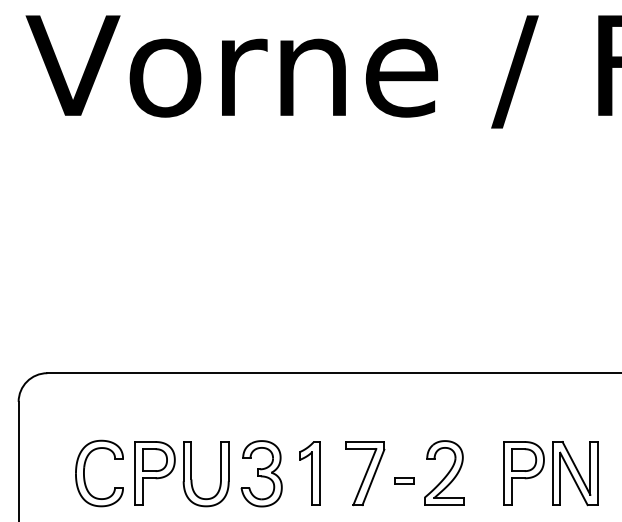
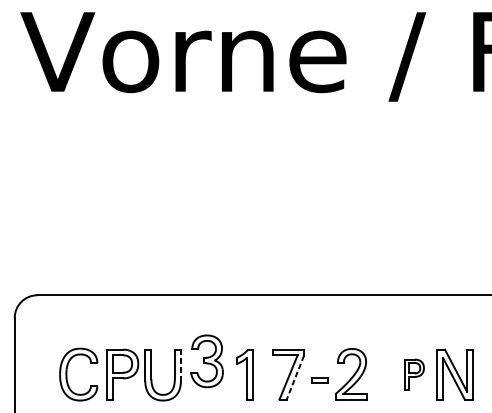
line: (228, 461) -> (180, 365), solid -> dashed
part: (261, 473) -> (206, 361), moved
part: (523, 473) -> (414, 374), size x0.6
line: (373, 477) -> (295, 377), solid -> dashed

